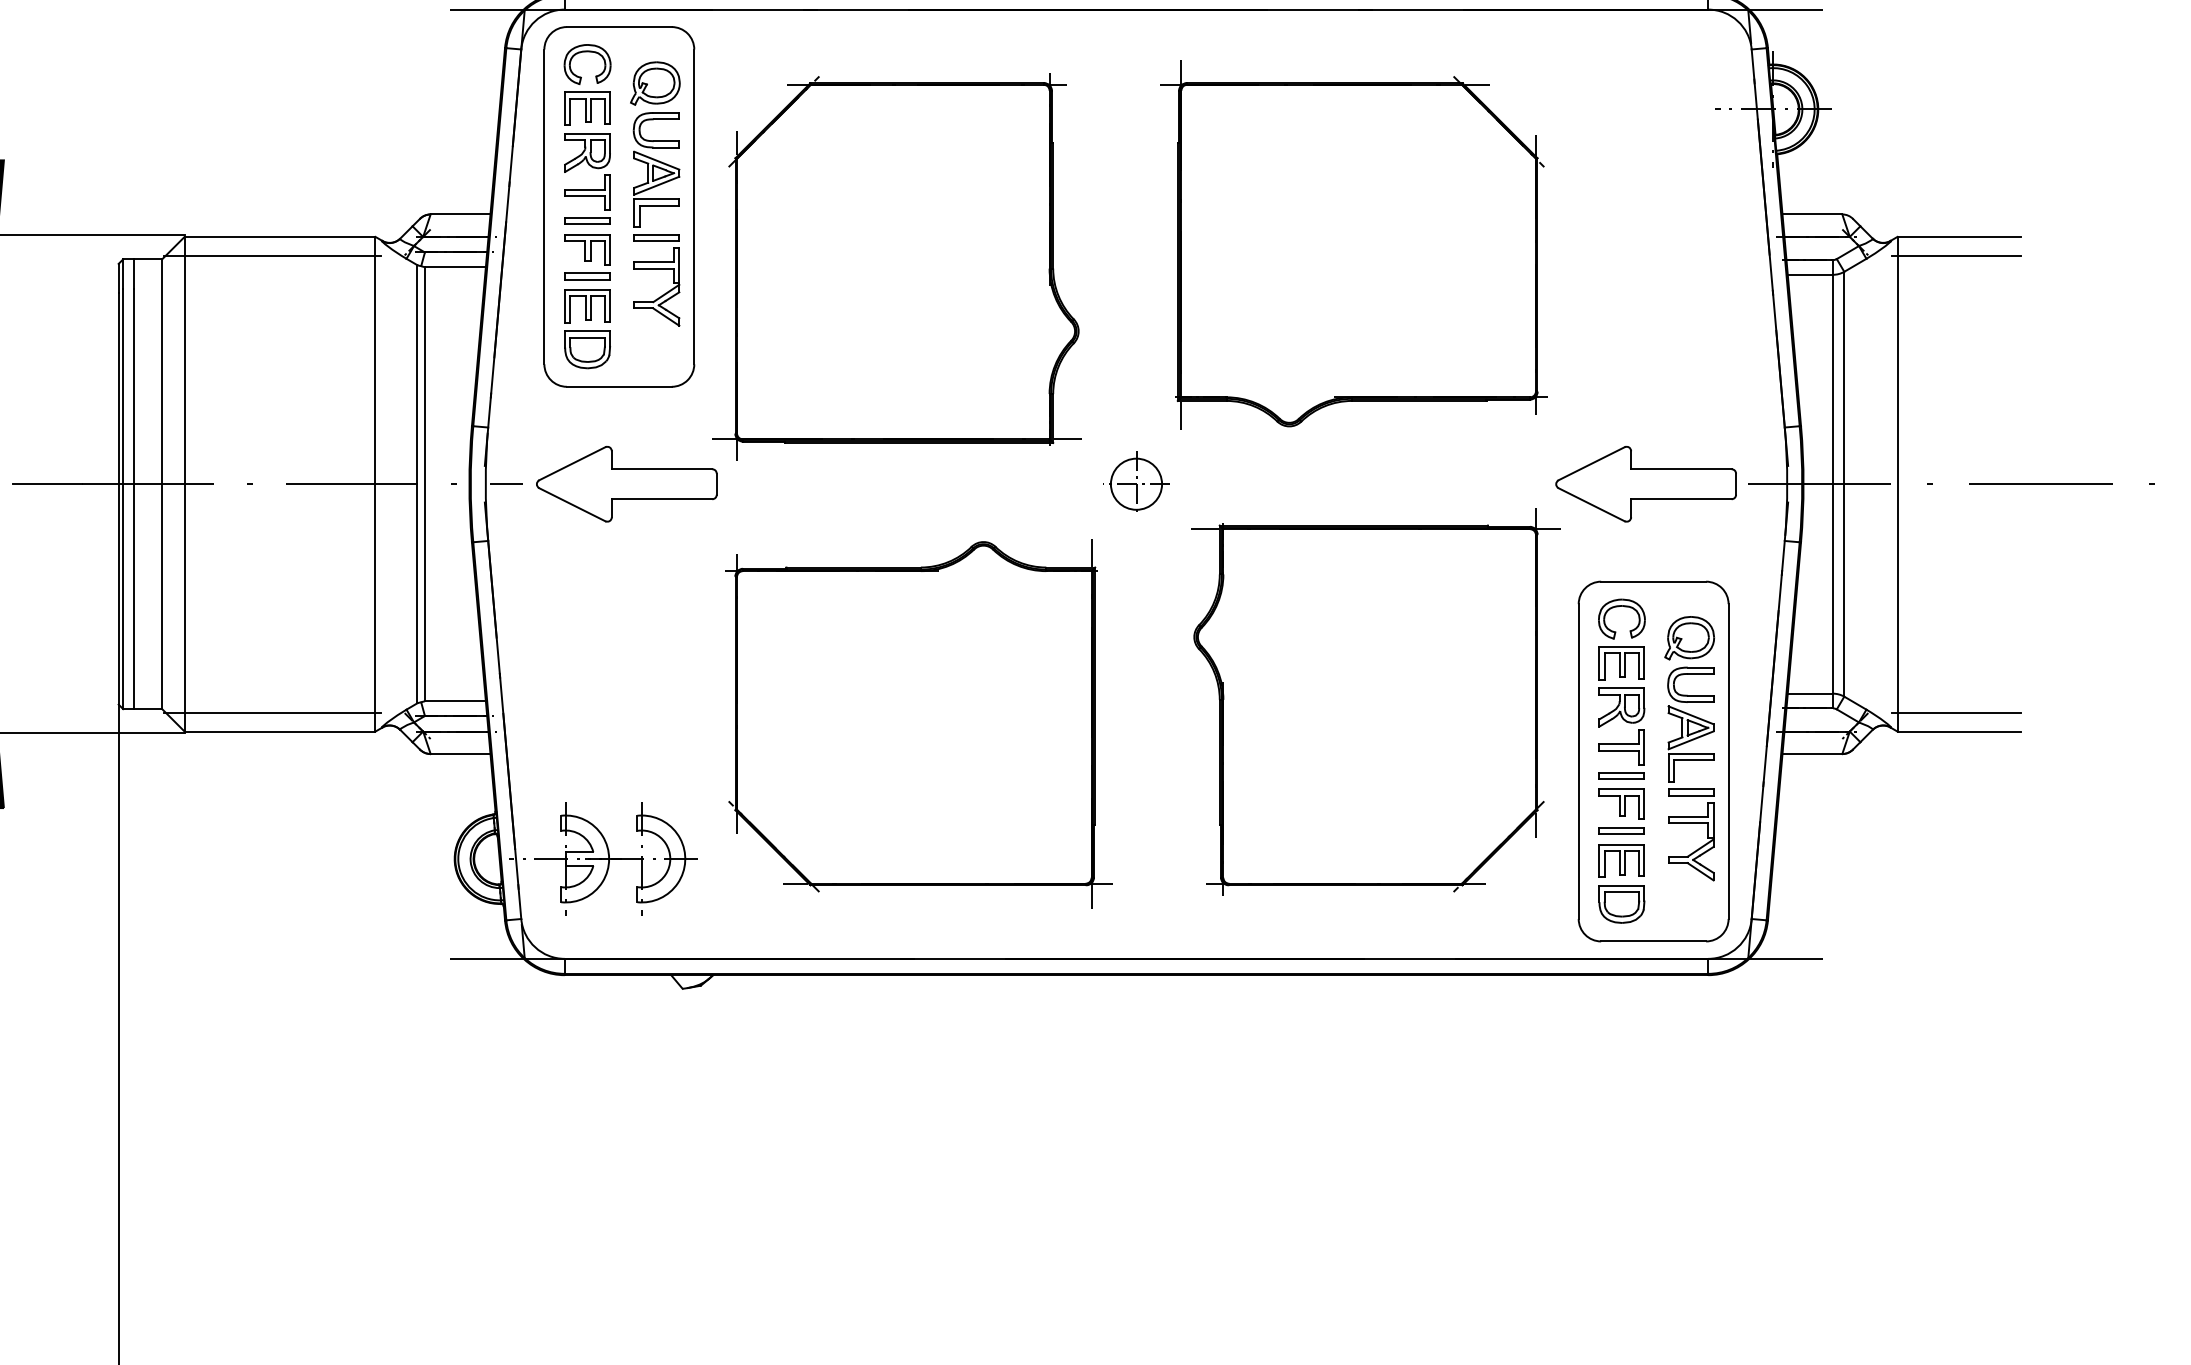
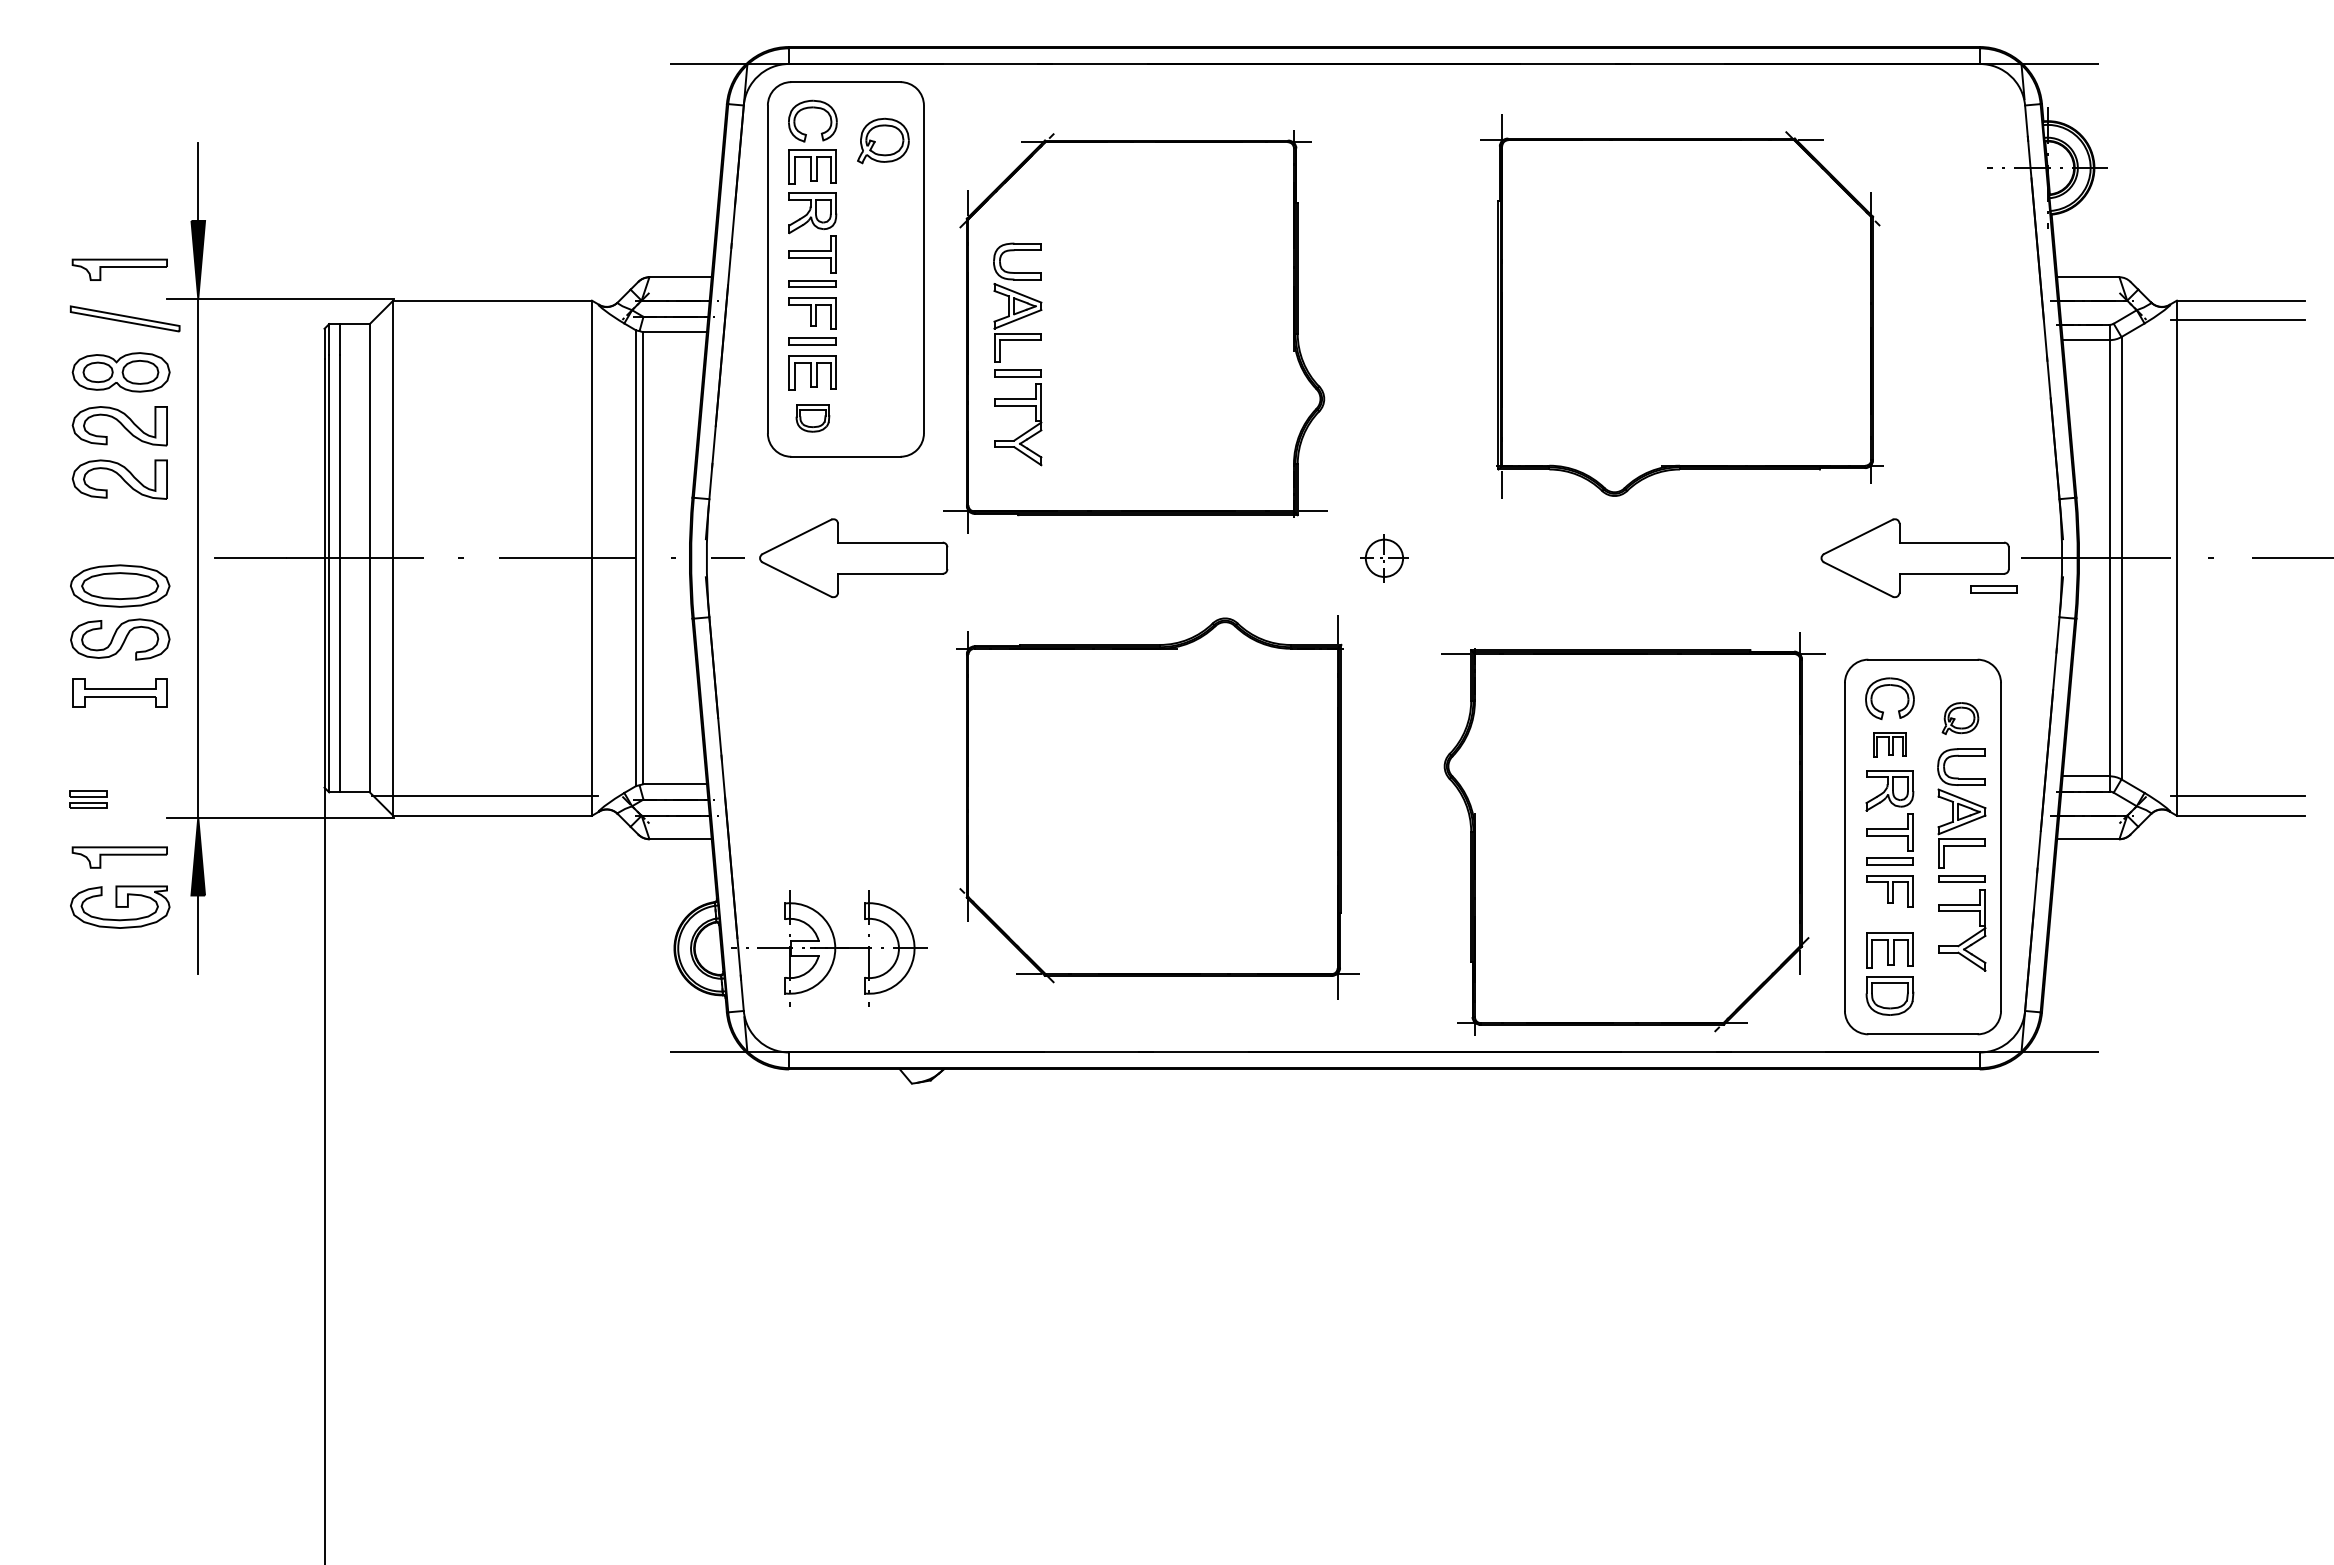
part: (656, 206) -> (1017, 340), moved
part: (1353, 244) -> (1681, 306), moved
line: (272, 255) -> (484, 320), removed
part: (587, 350) -> (812, 418), size x0.7
part: (1136, 484) -> (1384, 558), size x0.7
part: (1689, 638) -> (1960, 718), size x0.7
part: (1621, 663) -> (1889, 744), size x0.7
part: (1375, 701) -> (1633, 833), moved
part: (1621, 831) -> (1993, 589), moved

